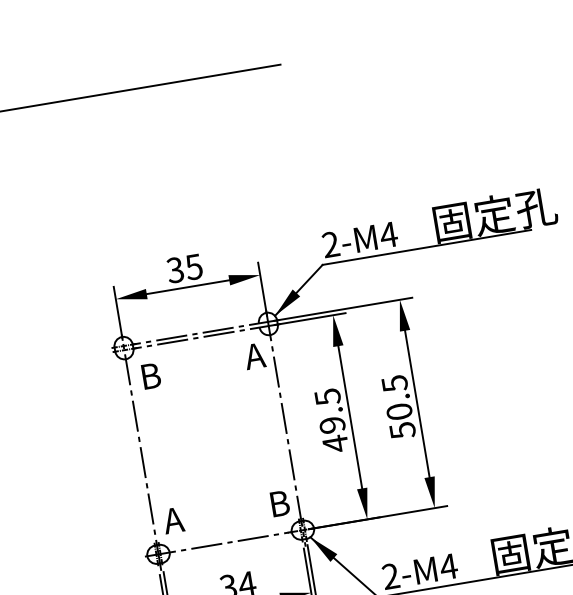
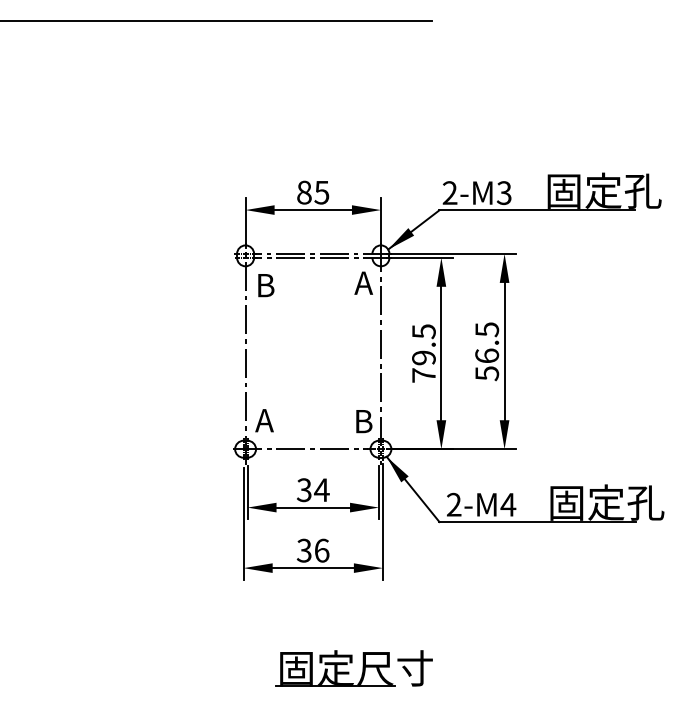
text: (389, 235) -> (504, 193), 2-M4 -> 2-M3
text: (174, 270) -> (303, 192), 35 -> 85
text: (399, 411) -> (487, 355), 50.5 -> 56.5
text: (335, 443) -> (423, 375), 49.5 -> 79.5

